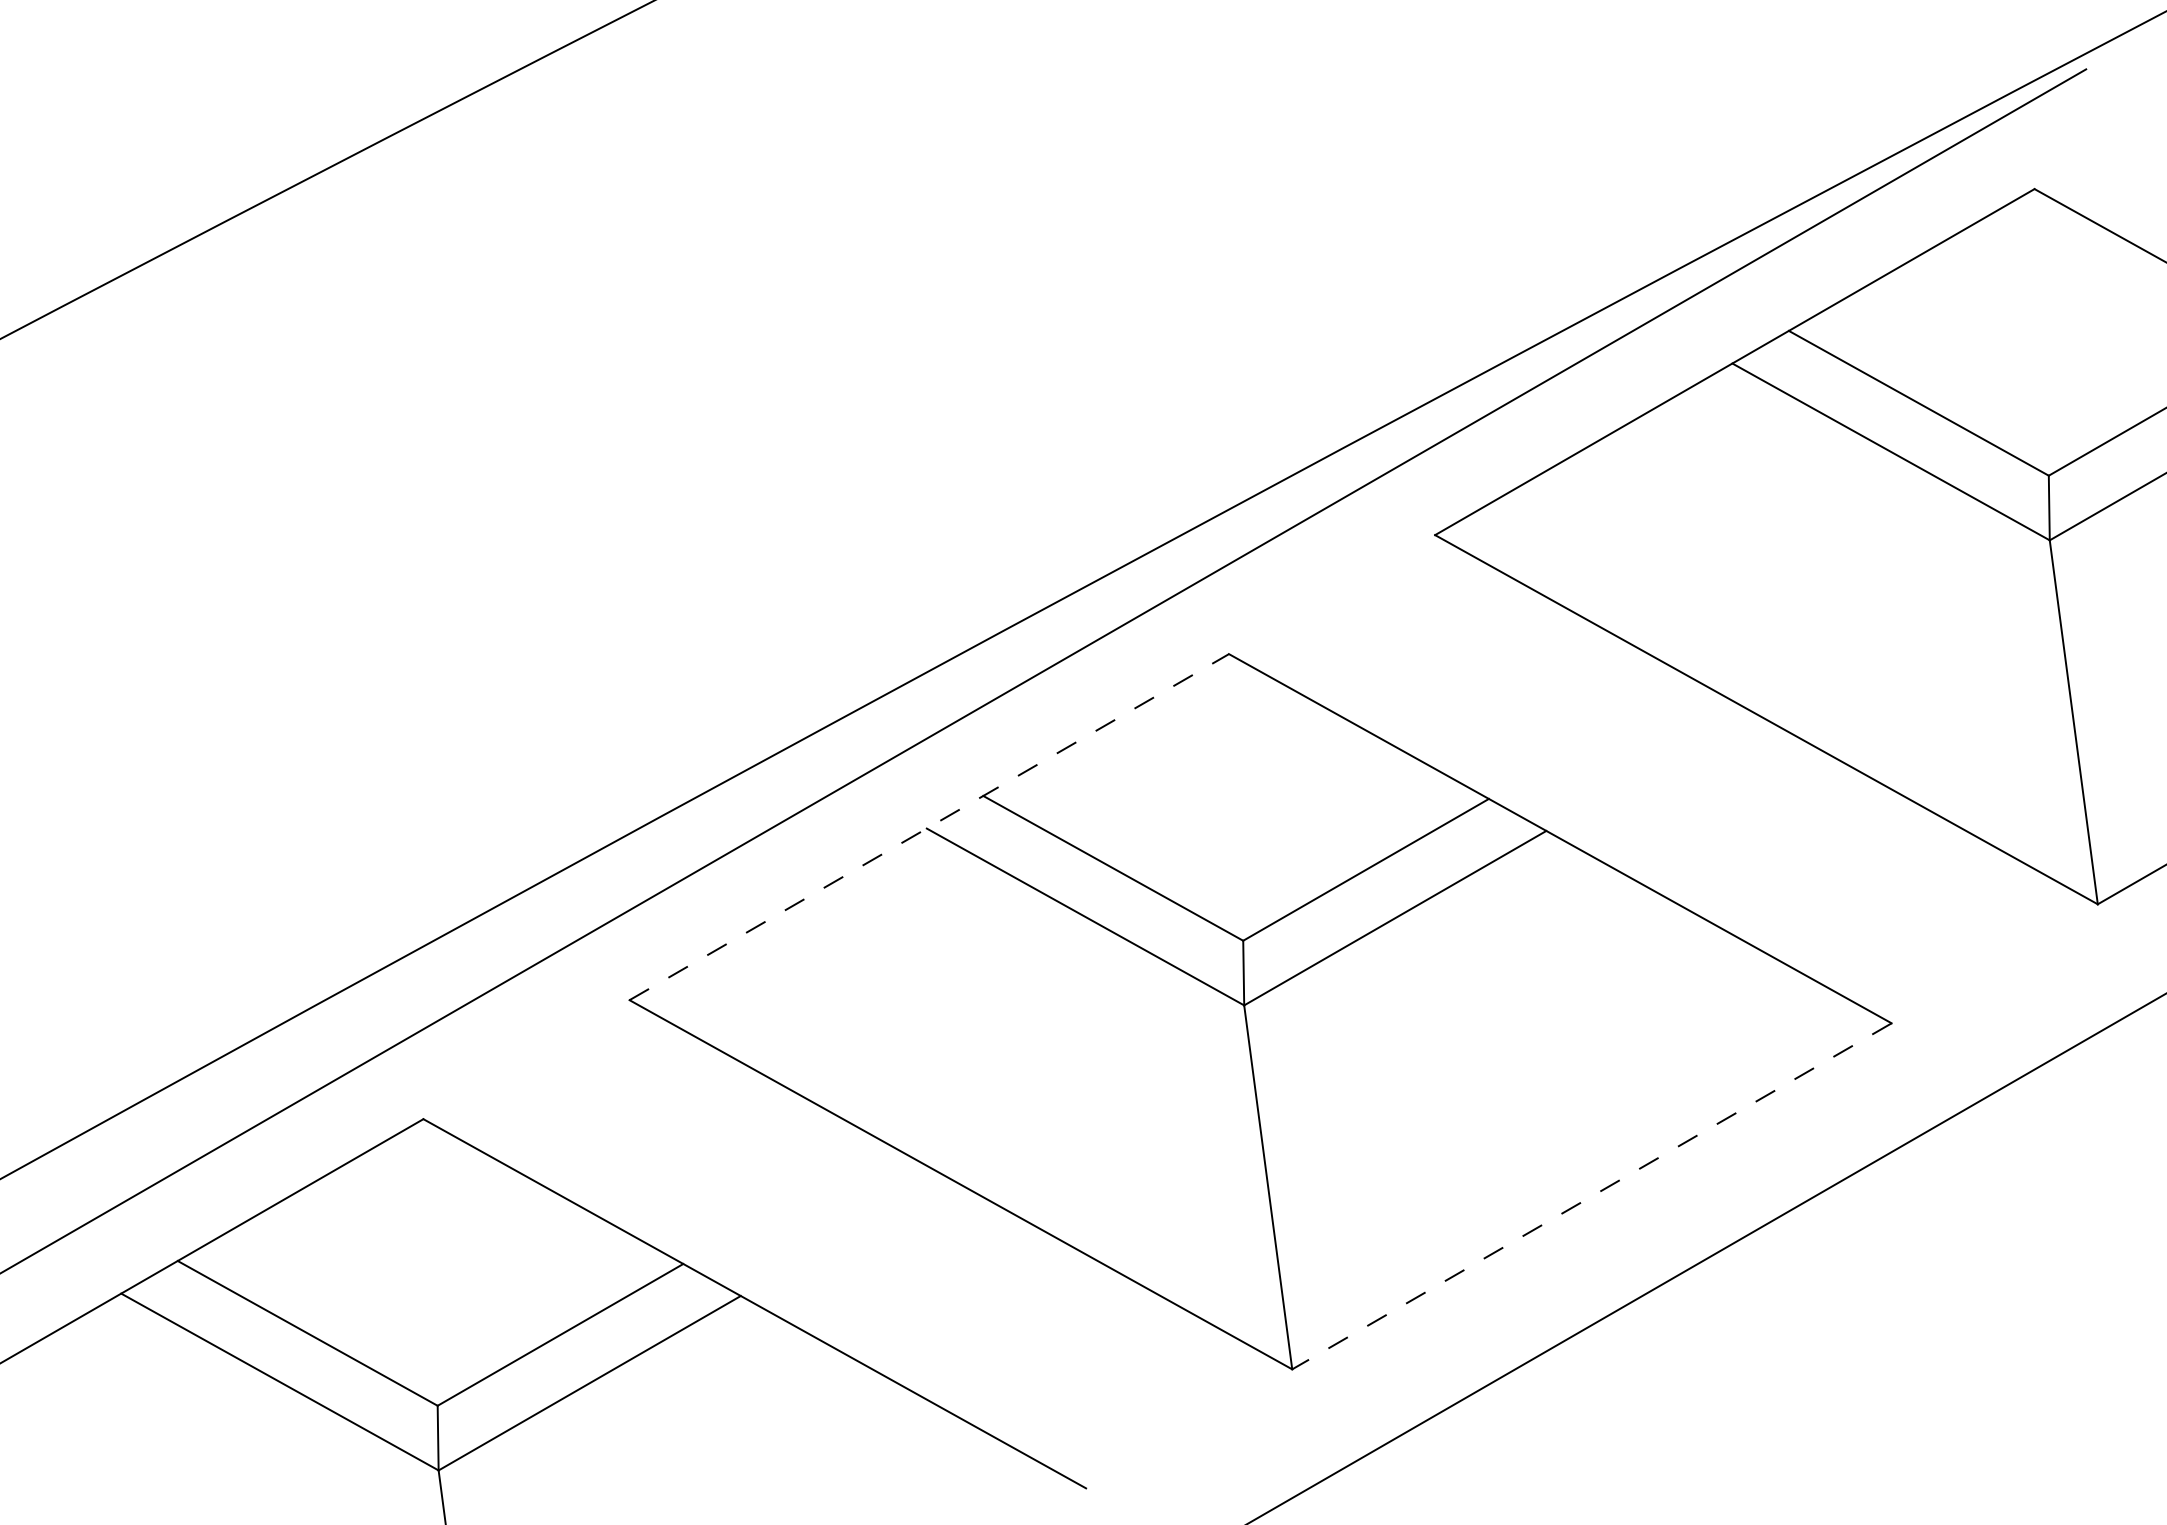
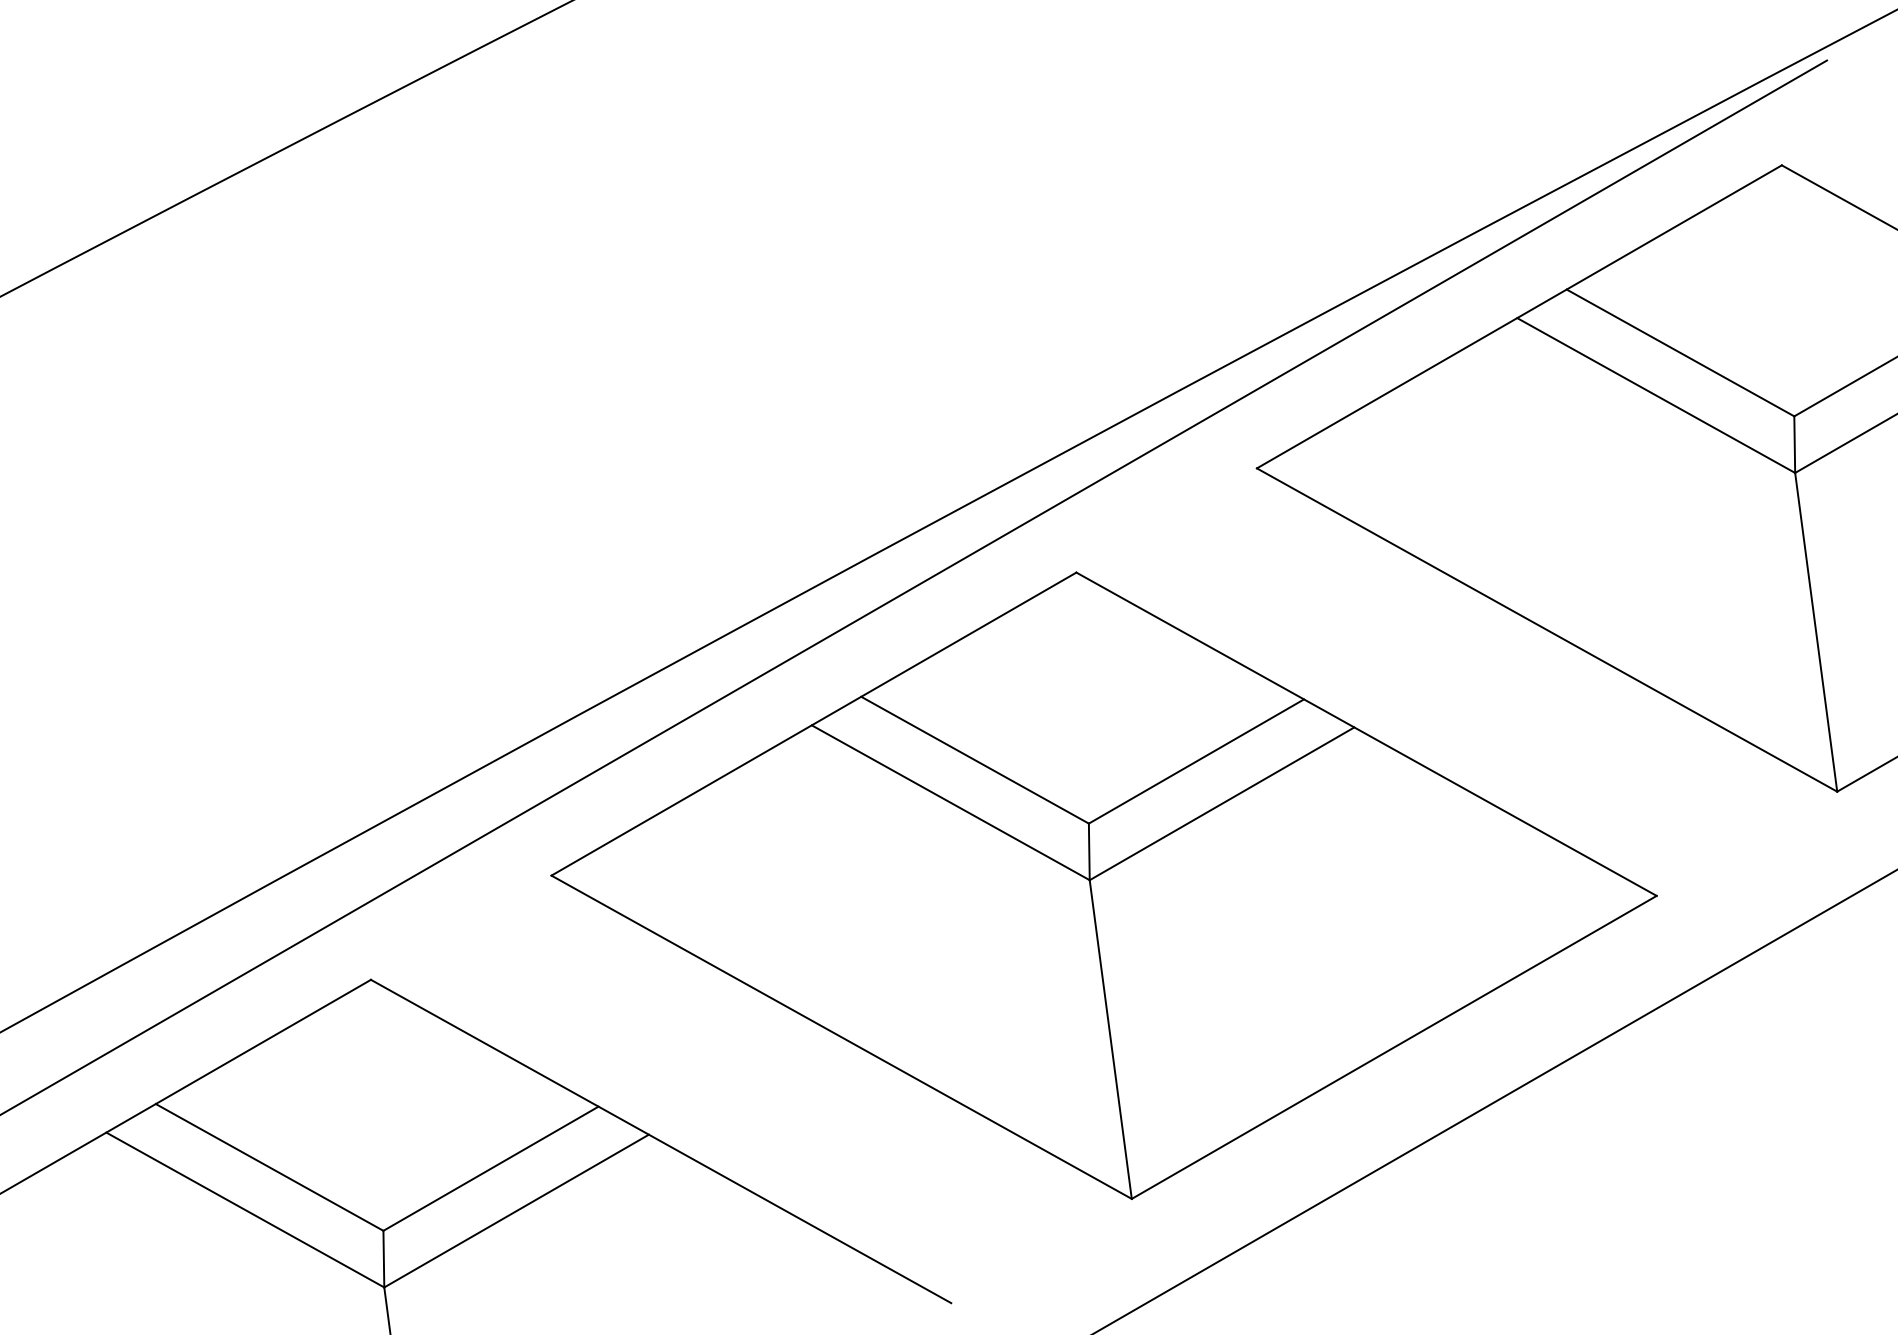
line: (929, 826) -> (814, 723), dashed -> solid
line: (1591, 1196) -> (1393, 1047), dashed -> solid

